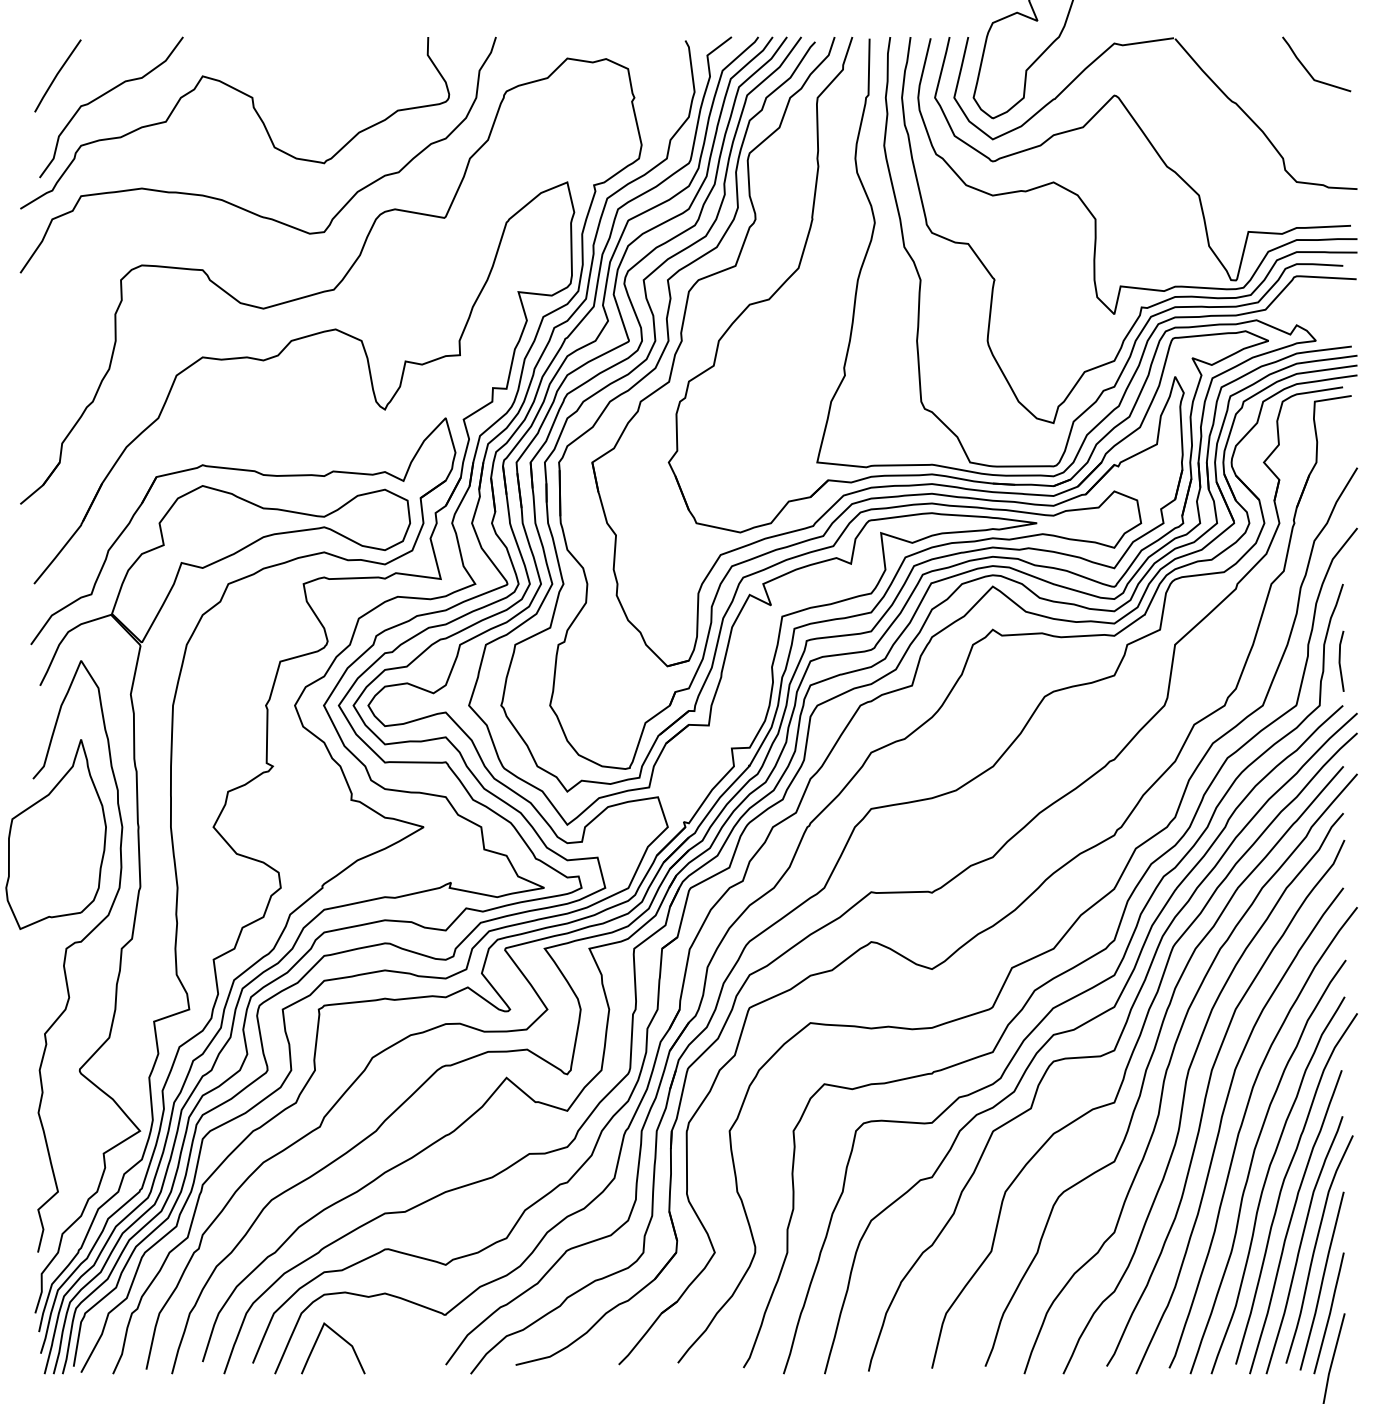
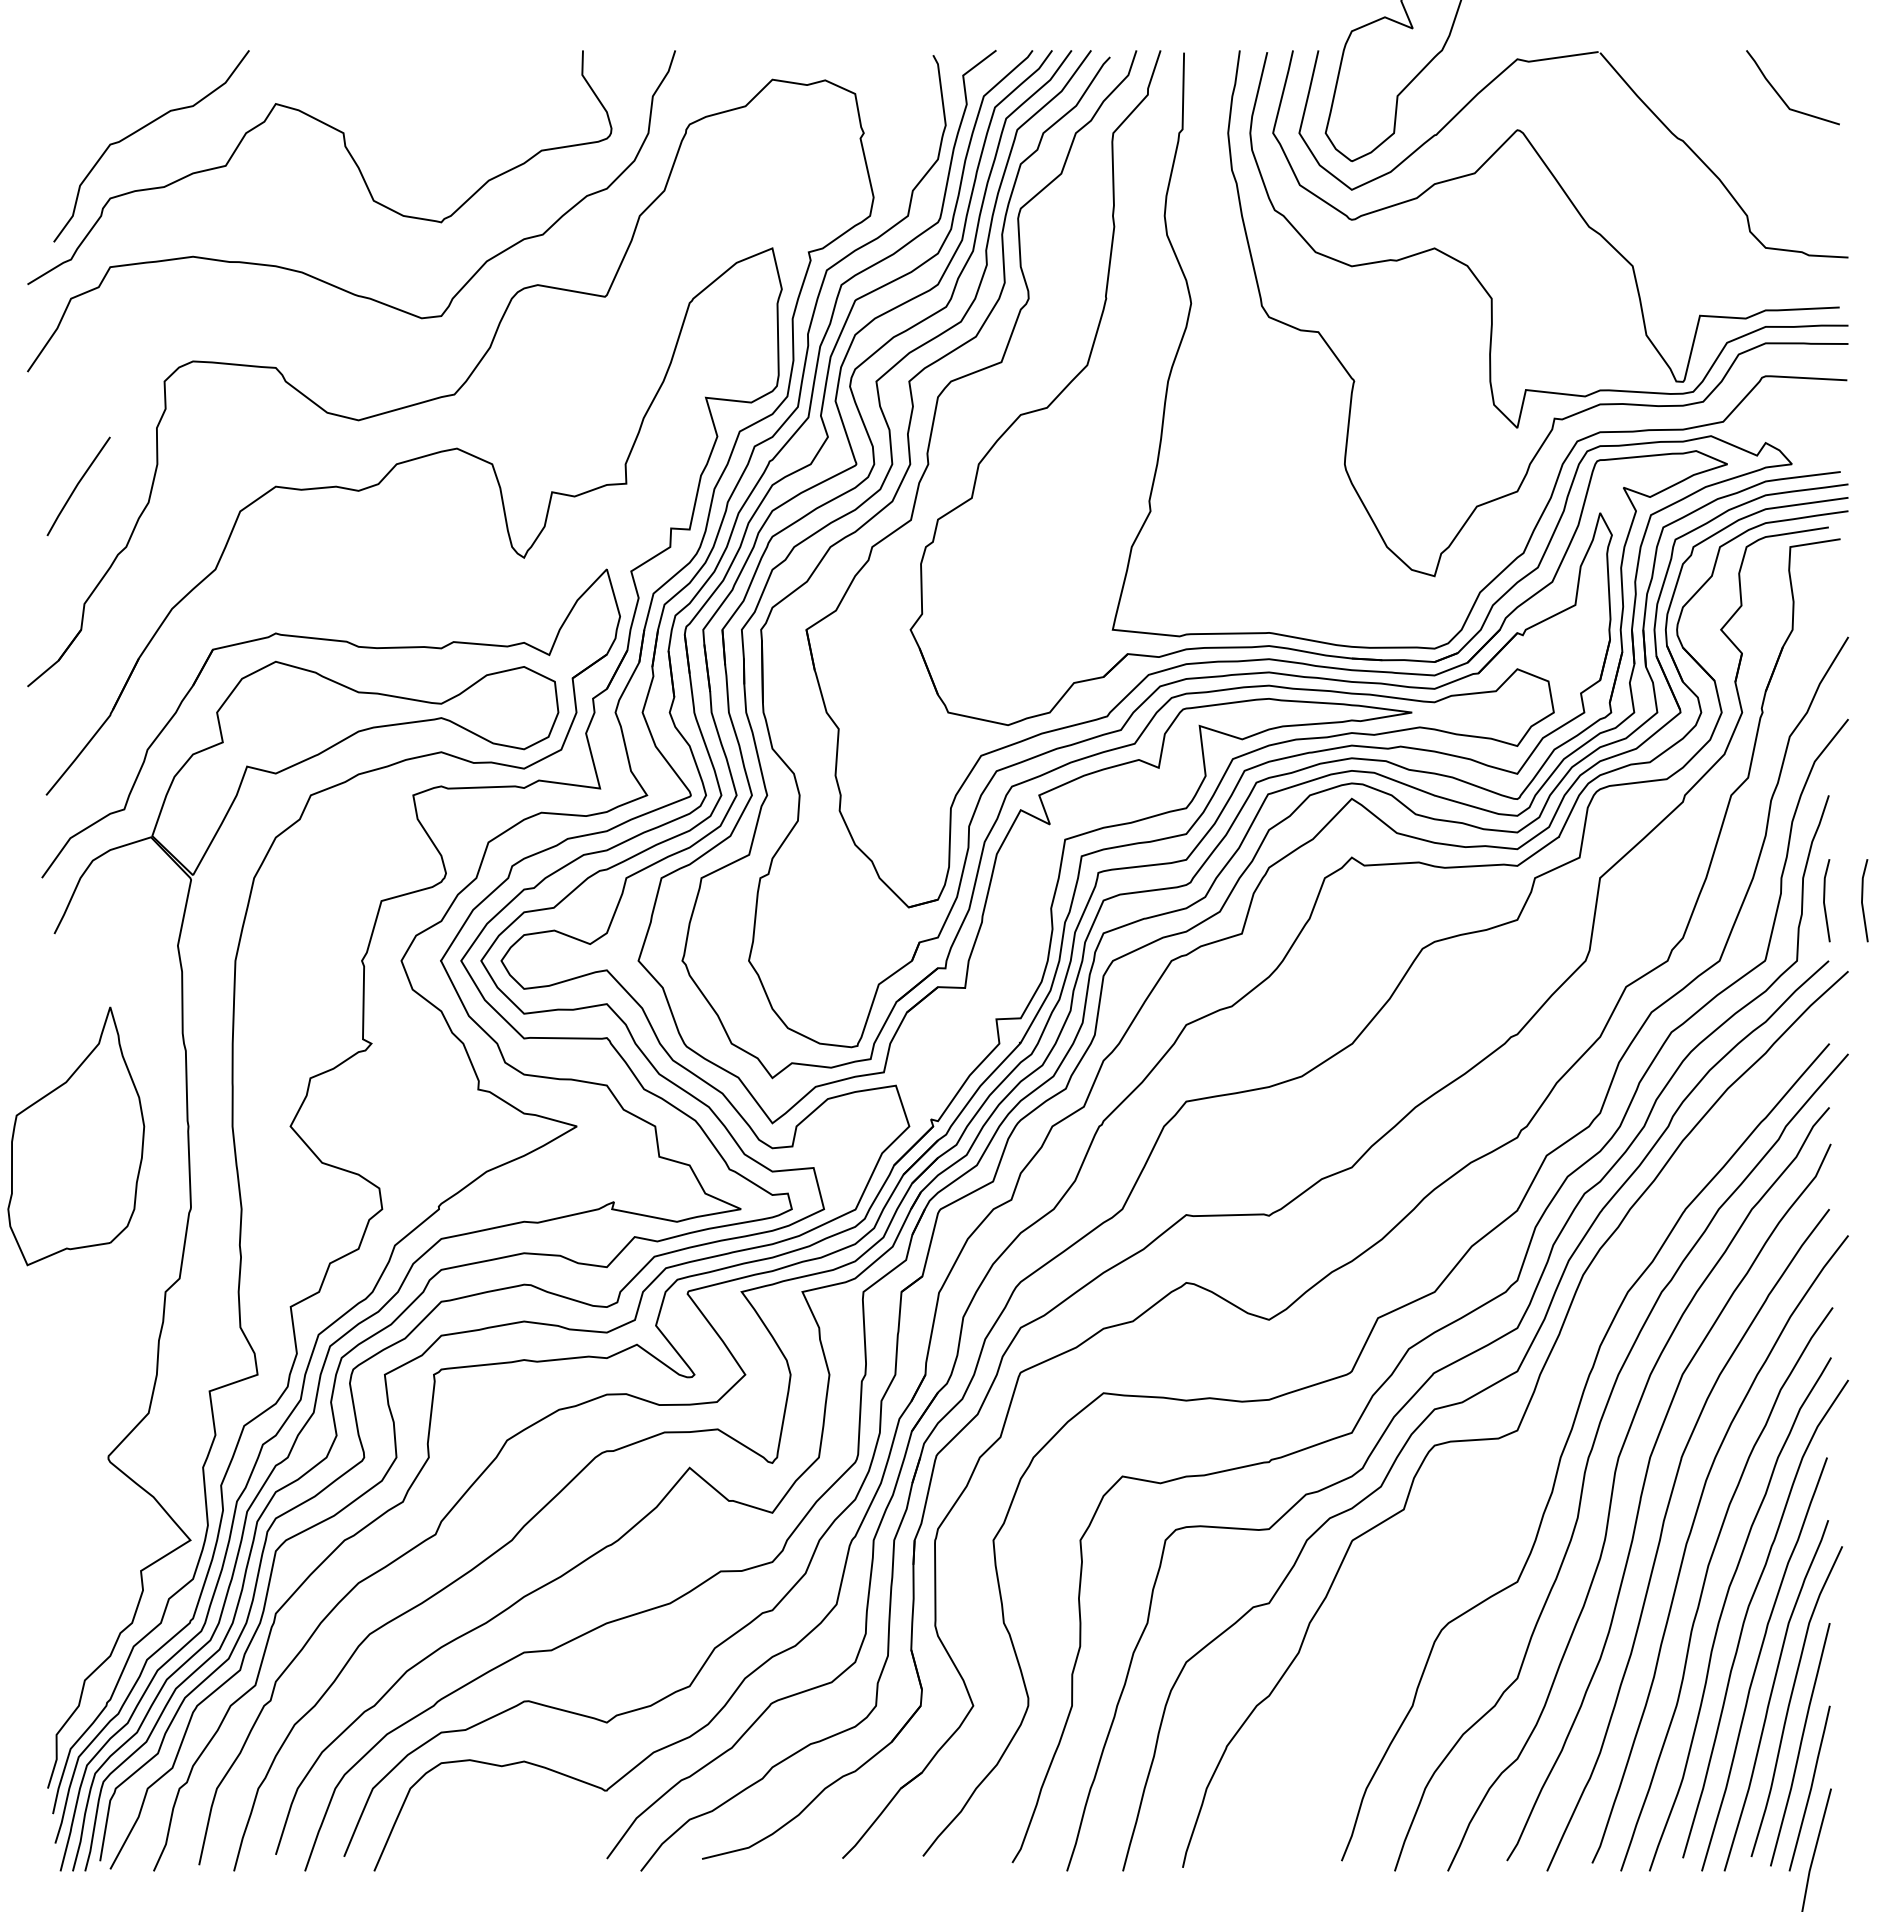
line: (57, 75) -> (78, 485), moved
curve: (1150, 316) -> (1566, 430), removed
line: (1367, 661) -> (1862, 900), added
curve: (66, 954) -> (90, 1299), removed
curve: (1136, 1046) -> (1547, 1424), removed
line: (341, 1339) -> (465, 1823), removed

